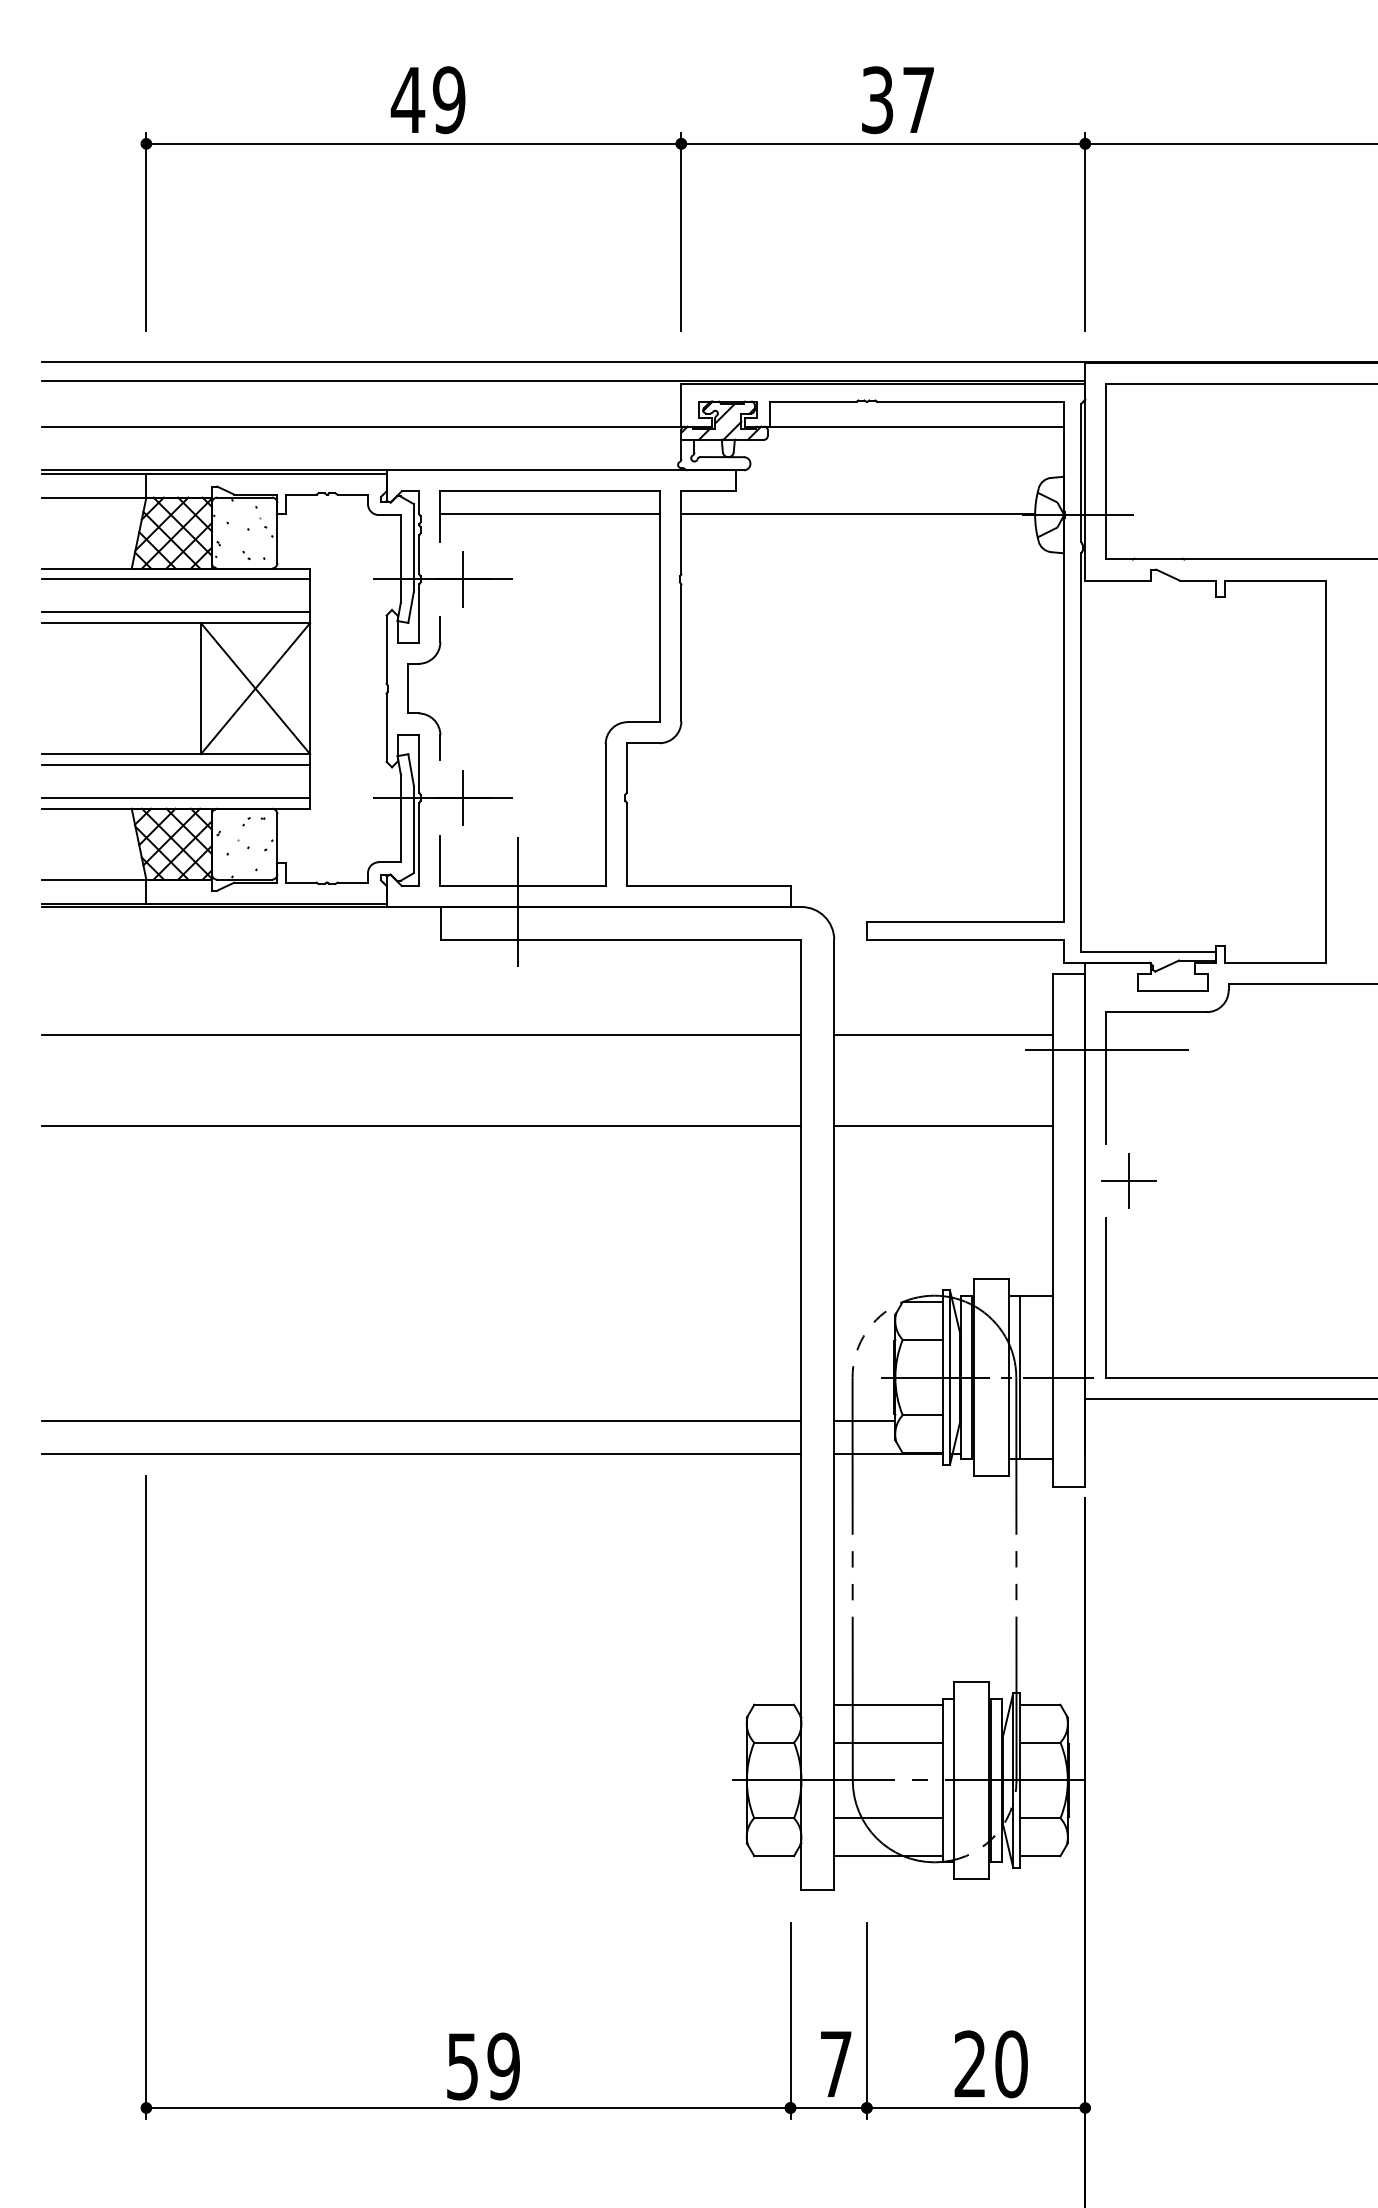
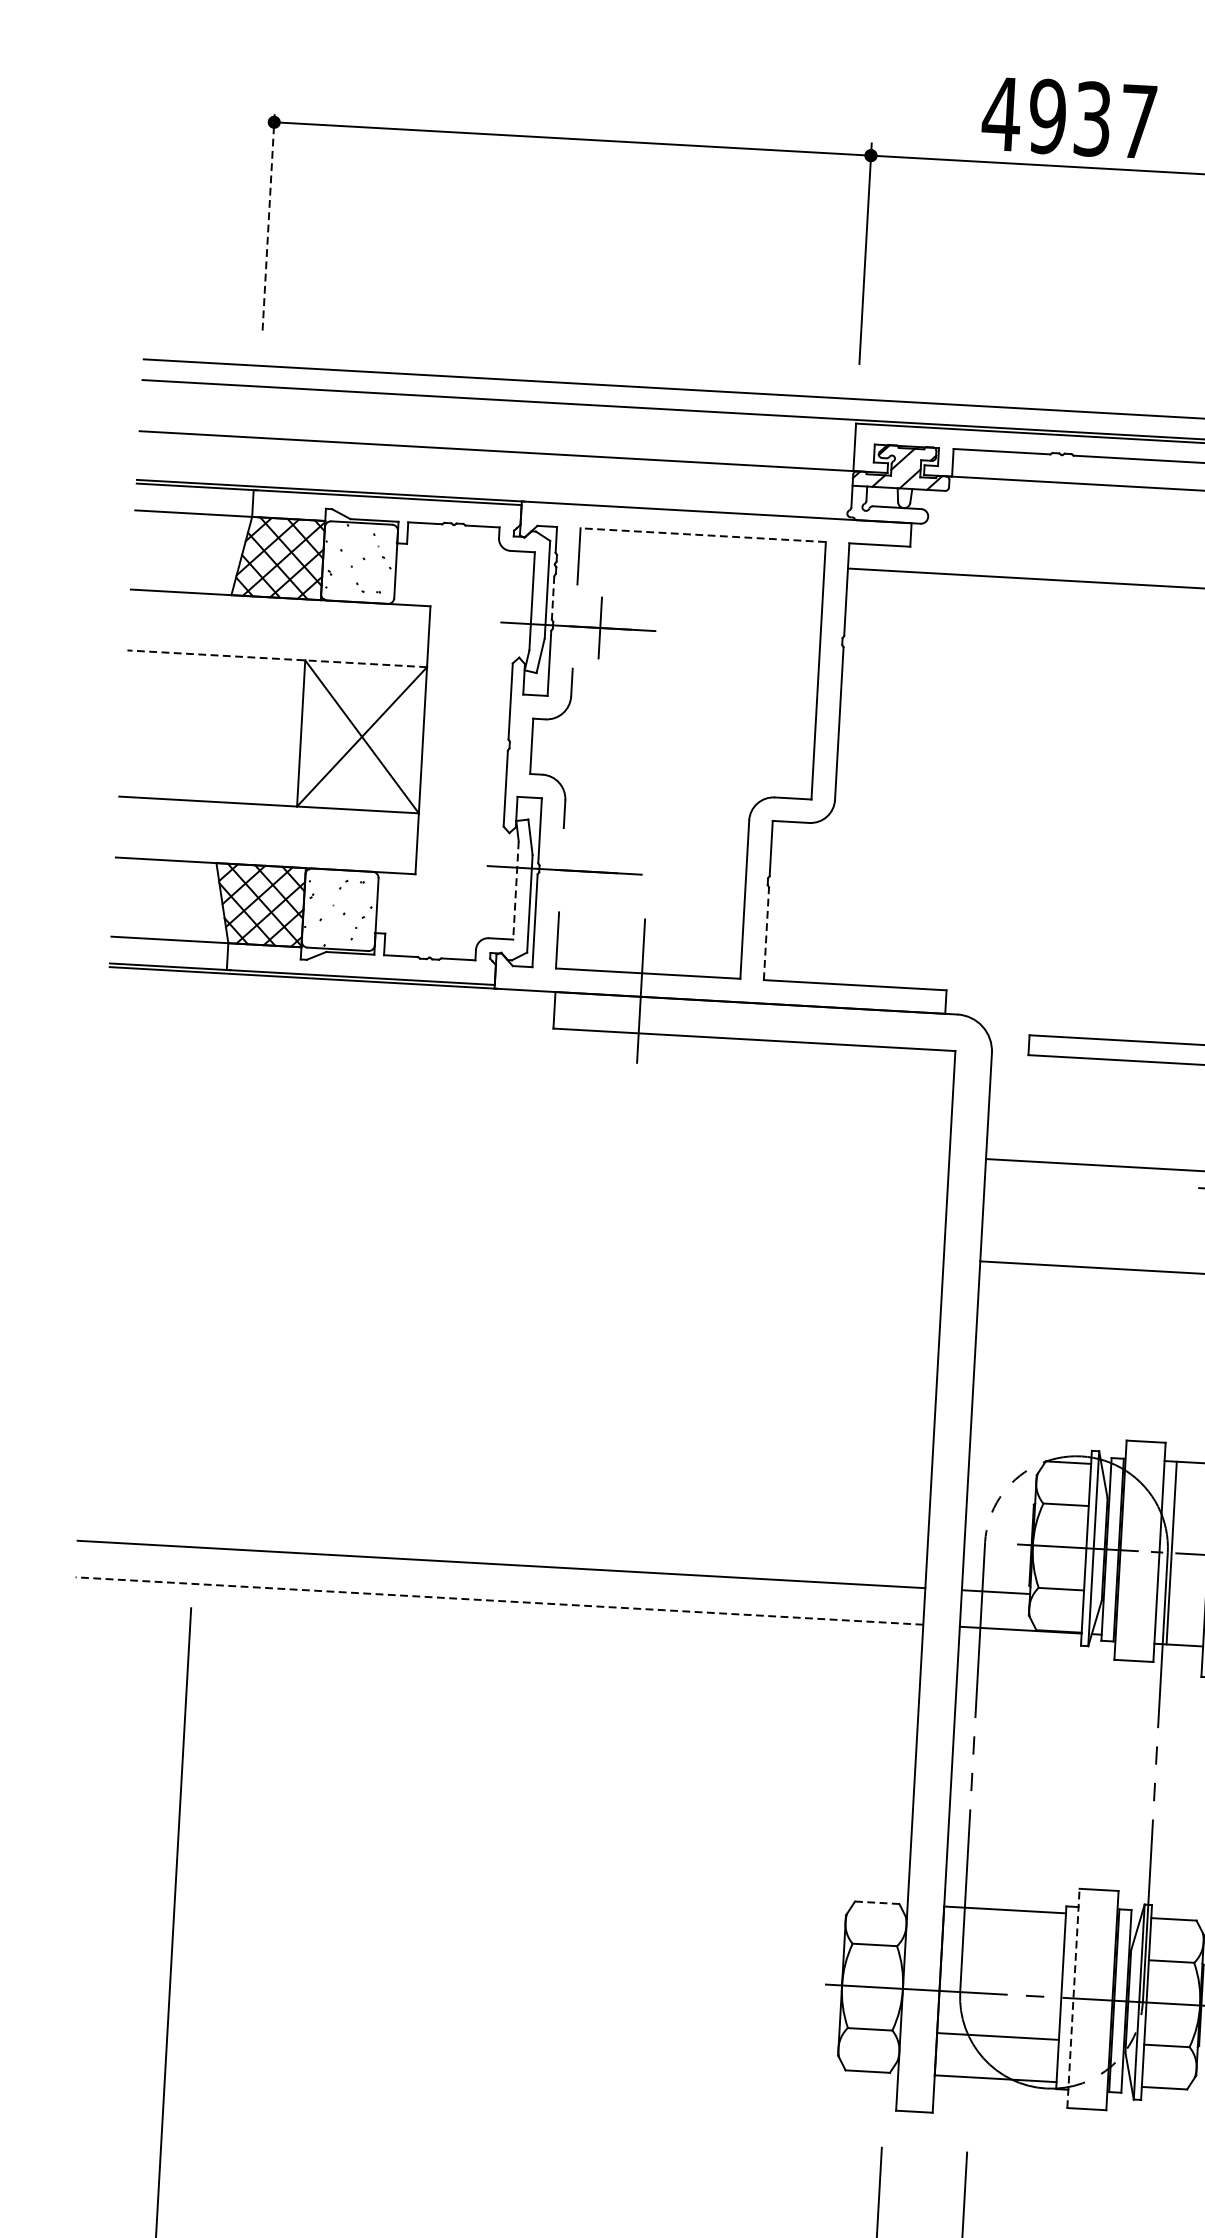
text: (427, 100) -> (1023, 115), moved
line: (146, 231) -> (268, 220), solid -> dashed
line: (550, 491) -> (703, 535), solid -> dashed
line: (550, 513) -> (702, 559), removed
line: (419, 554) -> (553, 597), solid -> dashed
line: (175, 579) -> (279, 610), removed
line: (175, 612) -> (277, 646), removed
line: (175, 623) -> (276, 659), solid -> dashed
line: (175, 765) -> (267, 817), removed
line: (175, 797) -> (265, 853), removed
line: (463, 797) -> (587, 871), removed
line: (400, 818) -> (515, 890), solid -> dashed
line: (626, 844) -> (766, 933), solid -> dashed
line: (421, 1034) -> (525, 1133), removed
line: (421, 1126) -> (519, 1235), removed
line: (421, 1454) -> (499, 1601), solid -> dashed
line: (774, 1704) -> (877, 1902), solid -> dashed
line: (888, 1742) -> (1002, 1951), removed
line: (954, 1779) -> (1073, 1997), solid -> dashed

